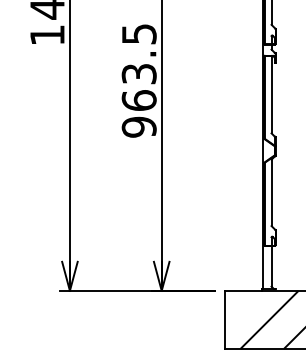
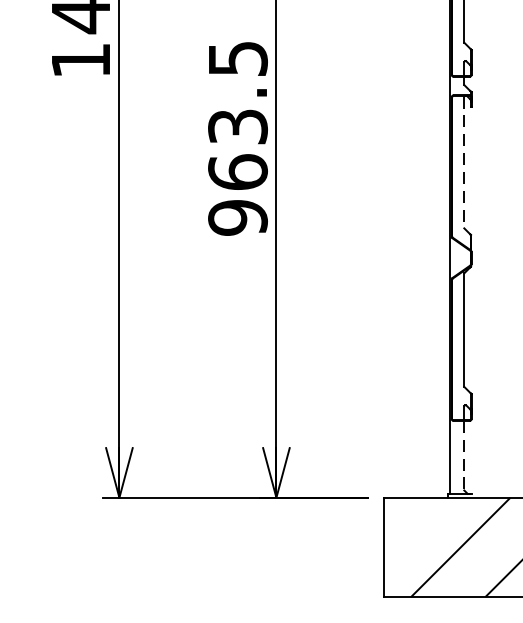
line: (271, 94) -> (464, 161), solid -> dashed
line: (271, 266) -> (464, 456), solid -> dashed

